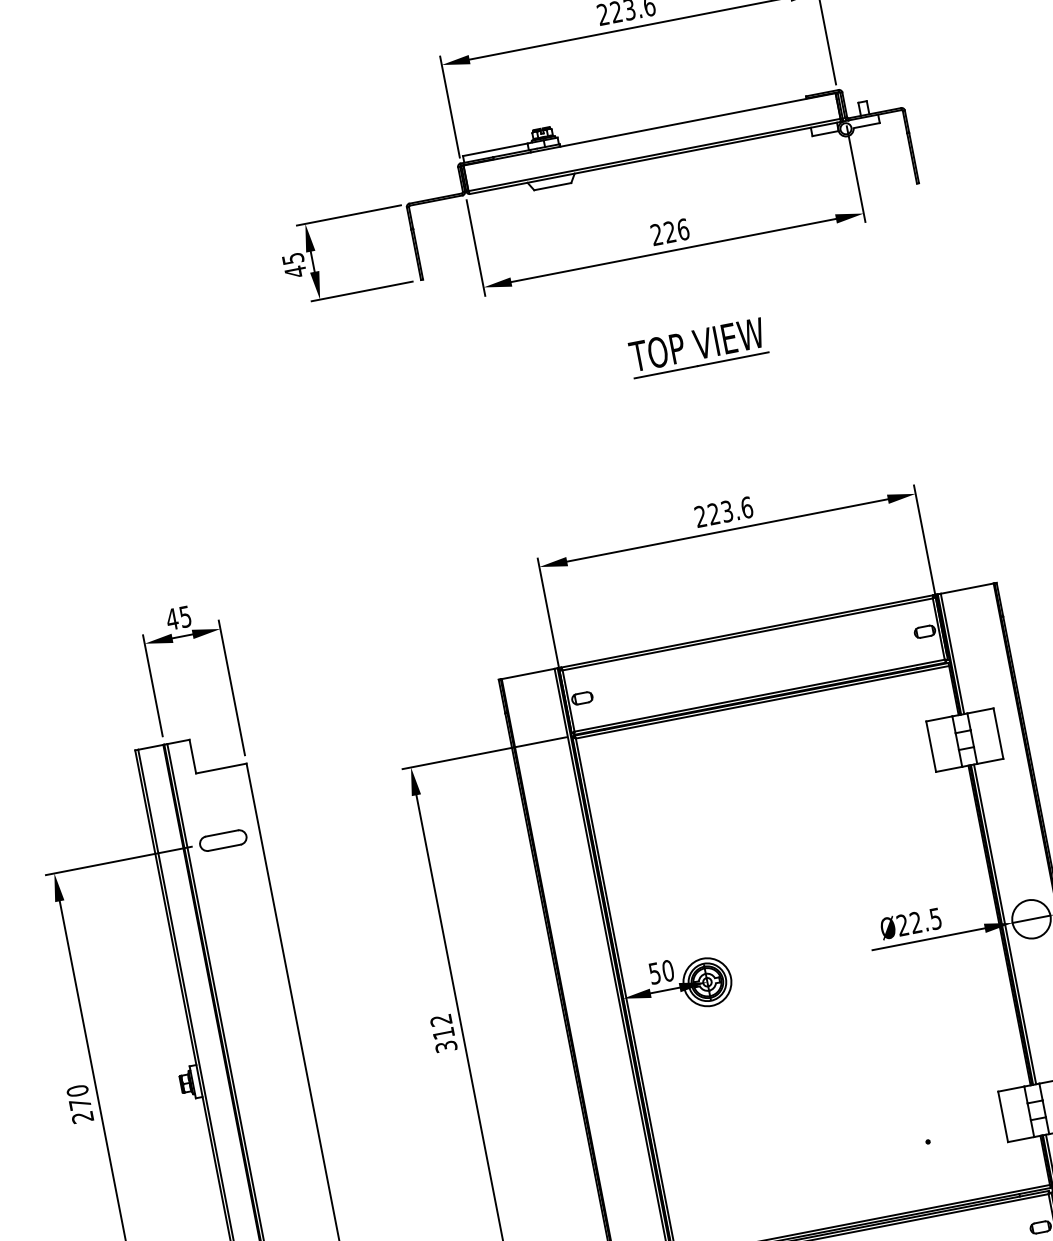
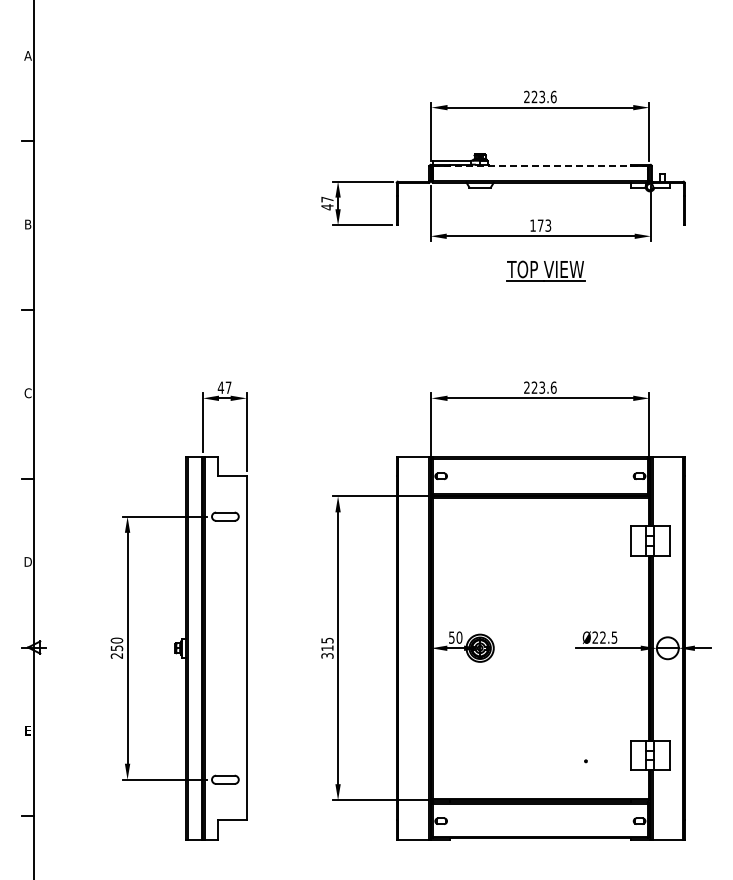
line: (649, 130) -> (540, 166), solid -> dashed
text: (669, 231) -> (540, 225), 226 -> 173
text: (293, 258) -> (327, 199), 45 -> 47
part: (697, 346) -> (545, 270), moved
text: (185, 616) -> (228, 387), 45 -> 47
text: (441, 1020) -> (327, 640), 312 -> 315
text: (81, 1104) -> (117, 648), 270 -> 250

